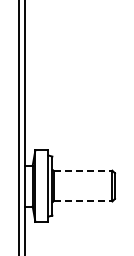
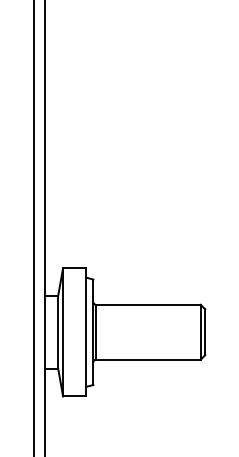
line: (83, 170) -> (148, 304), dashed -> solid
line: (83, 201) -> (148, 359), dashed -> solid

